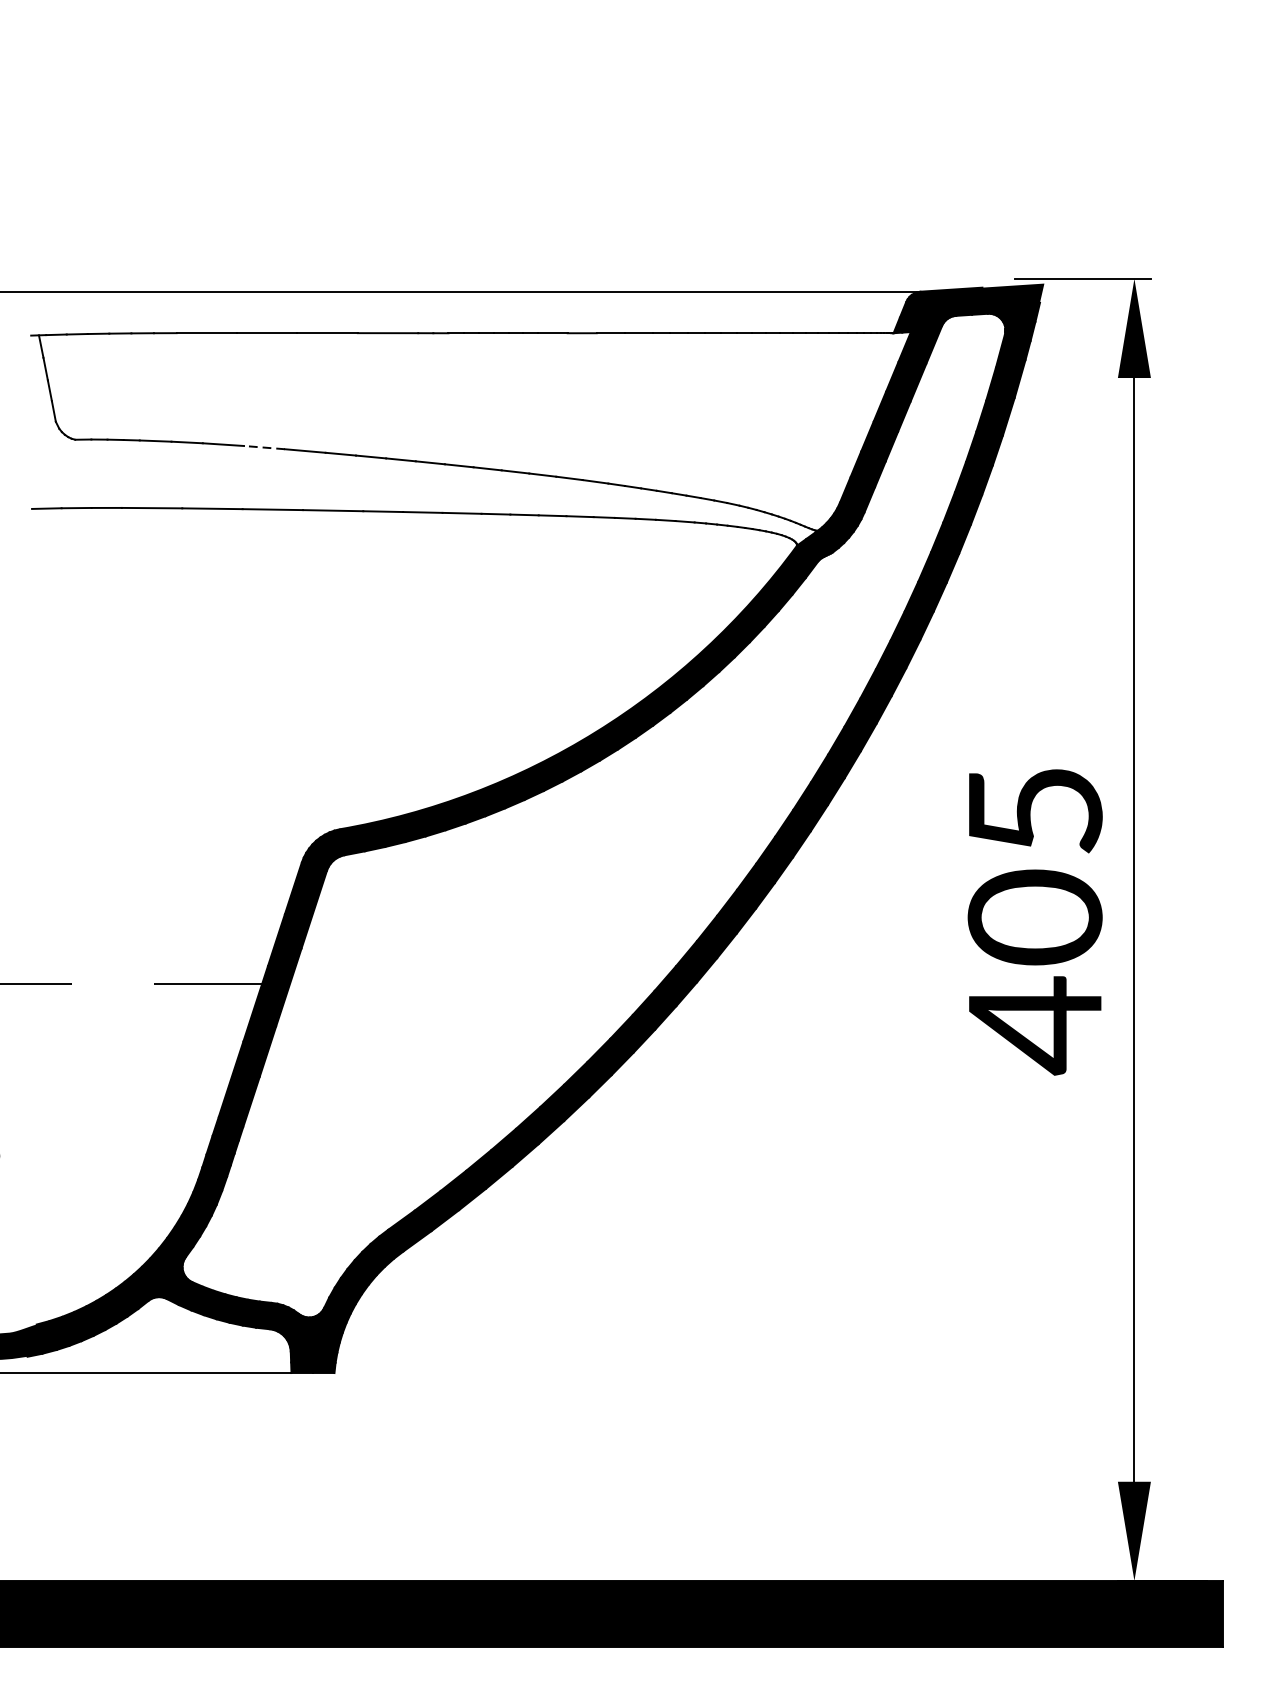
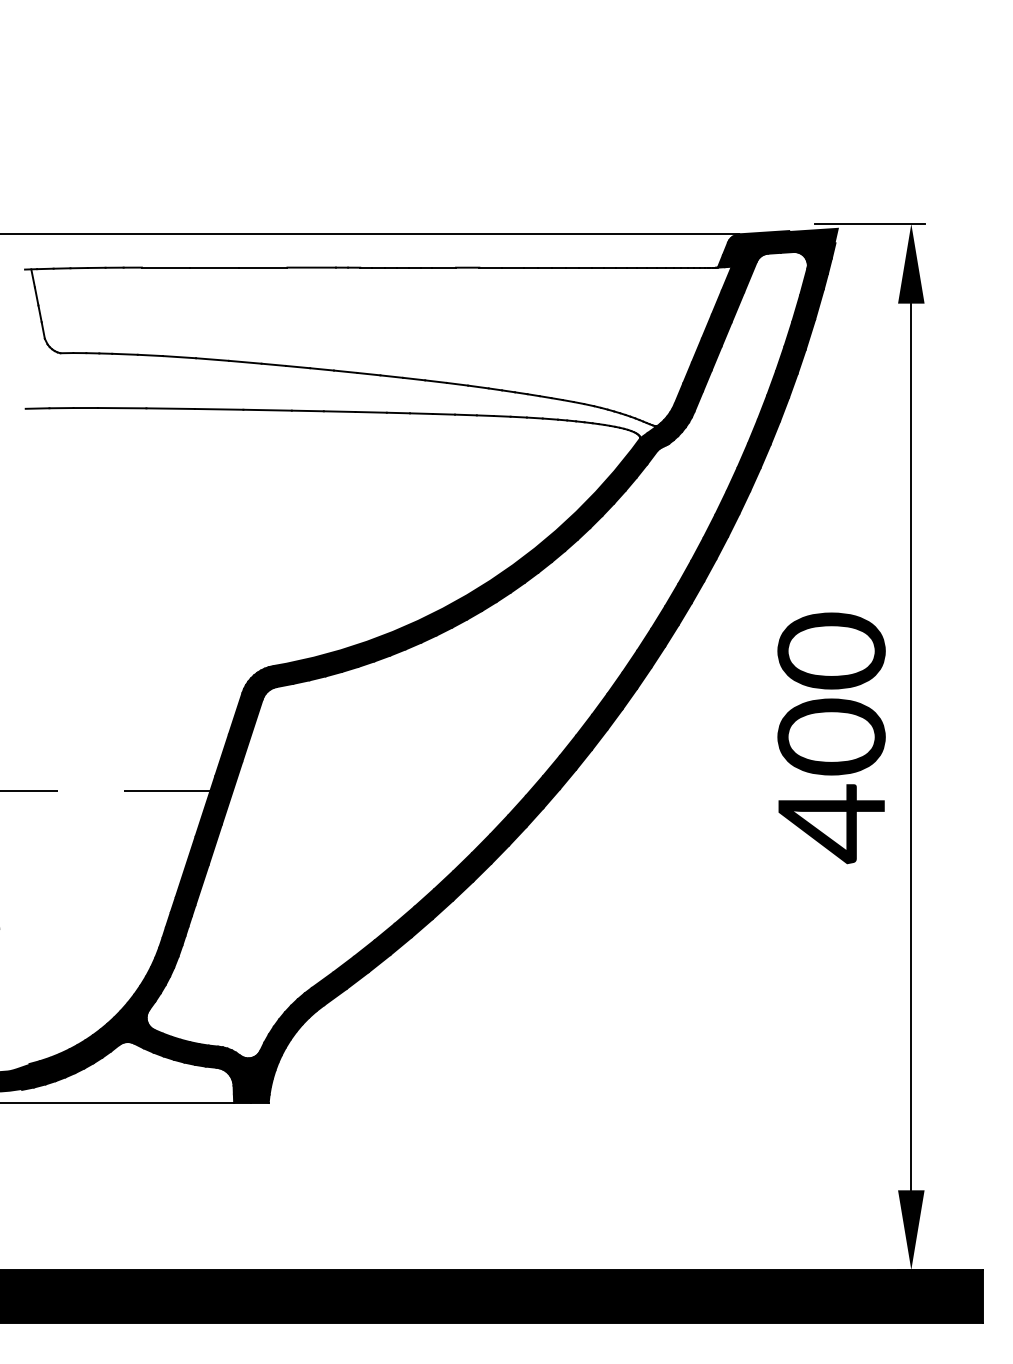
line: (263, 447) -> (211, 359), dashed -> solid
text: (1035, 809) -> (831, 650), 405 -> 400

